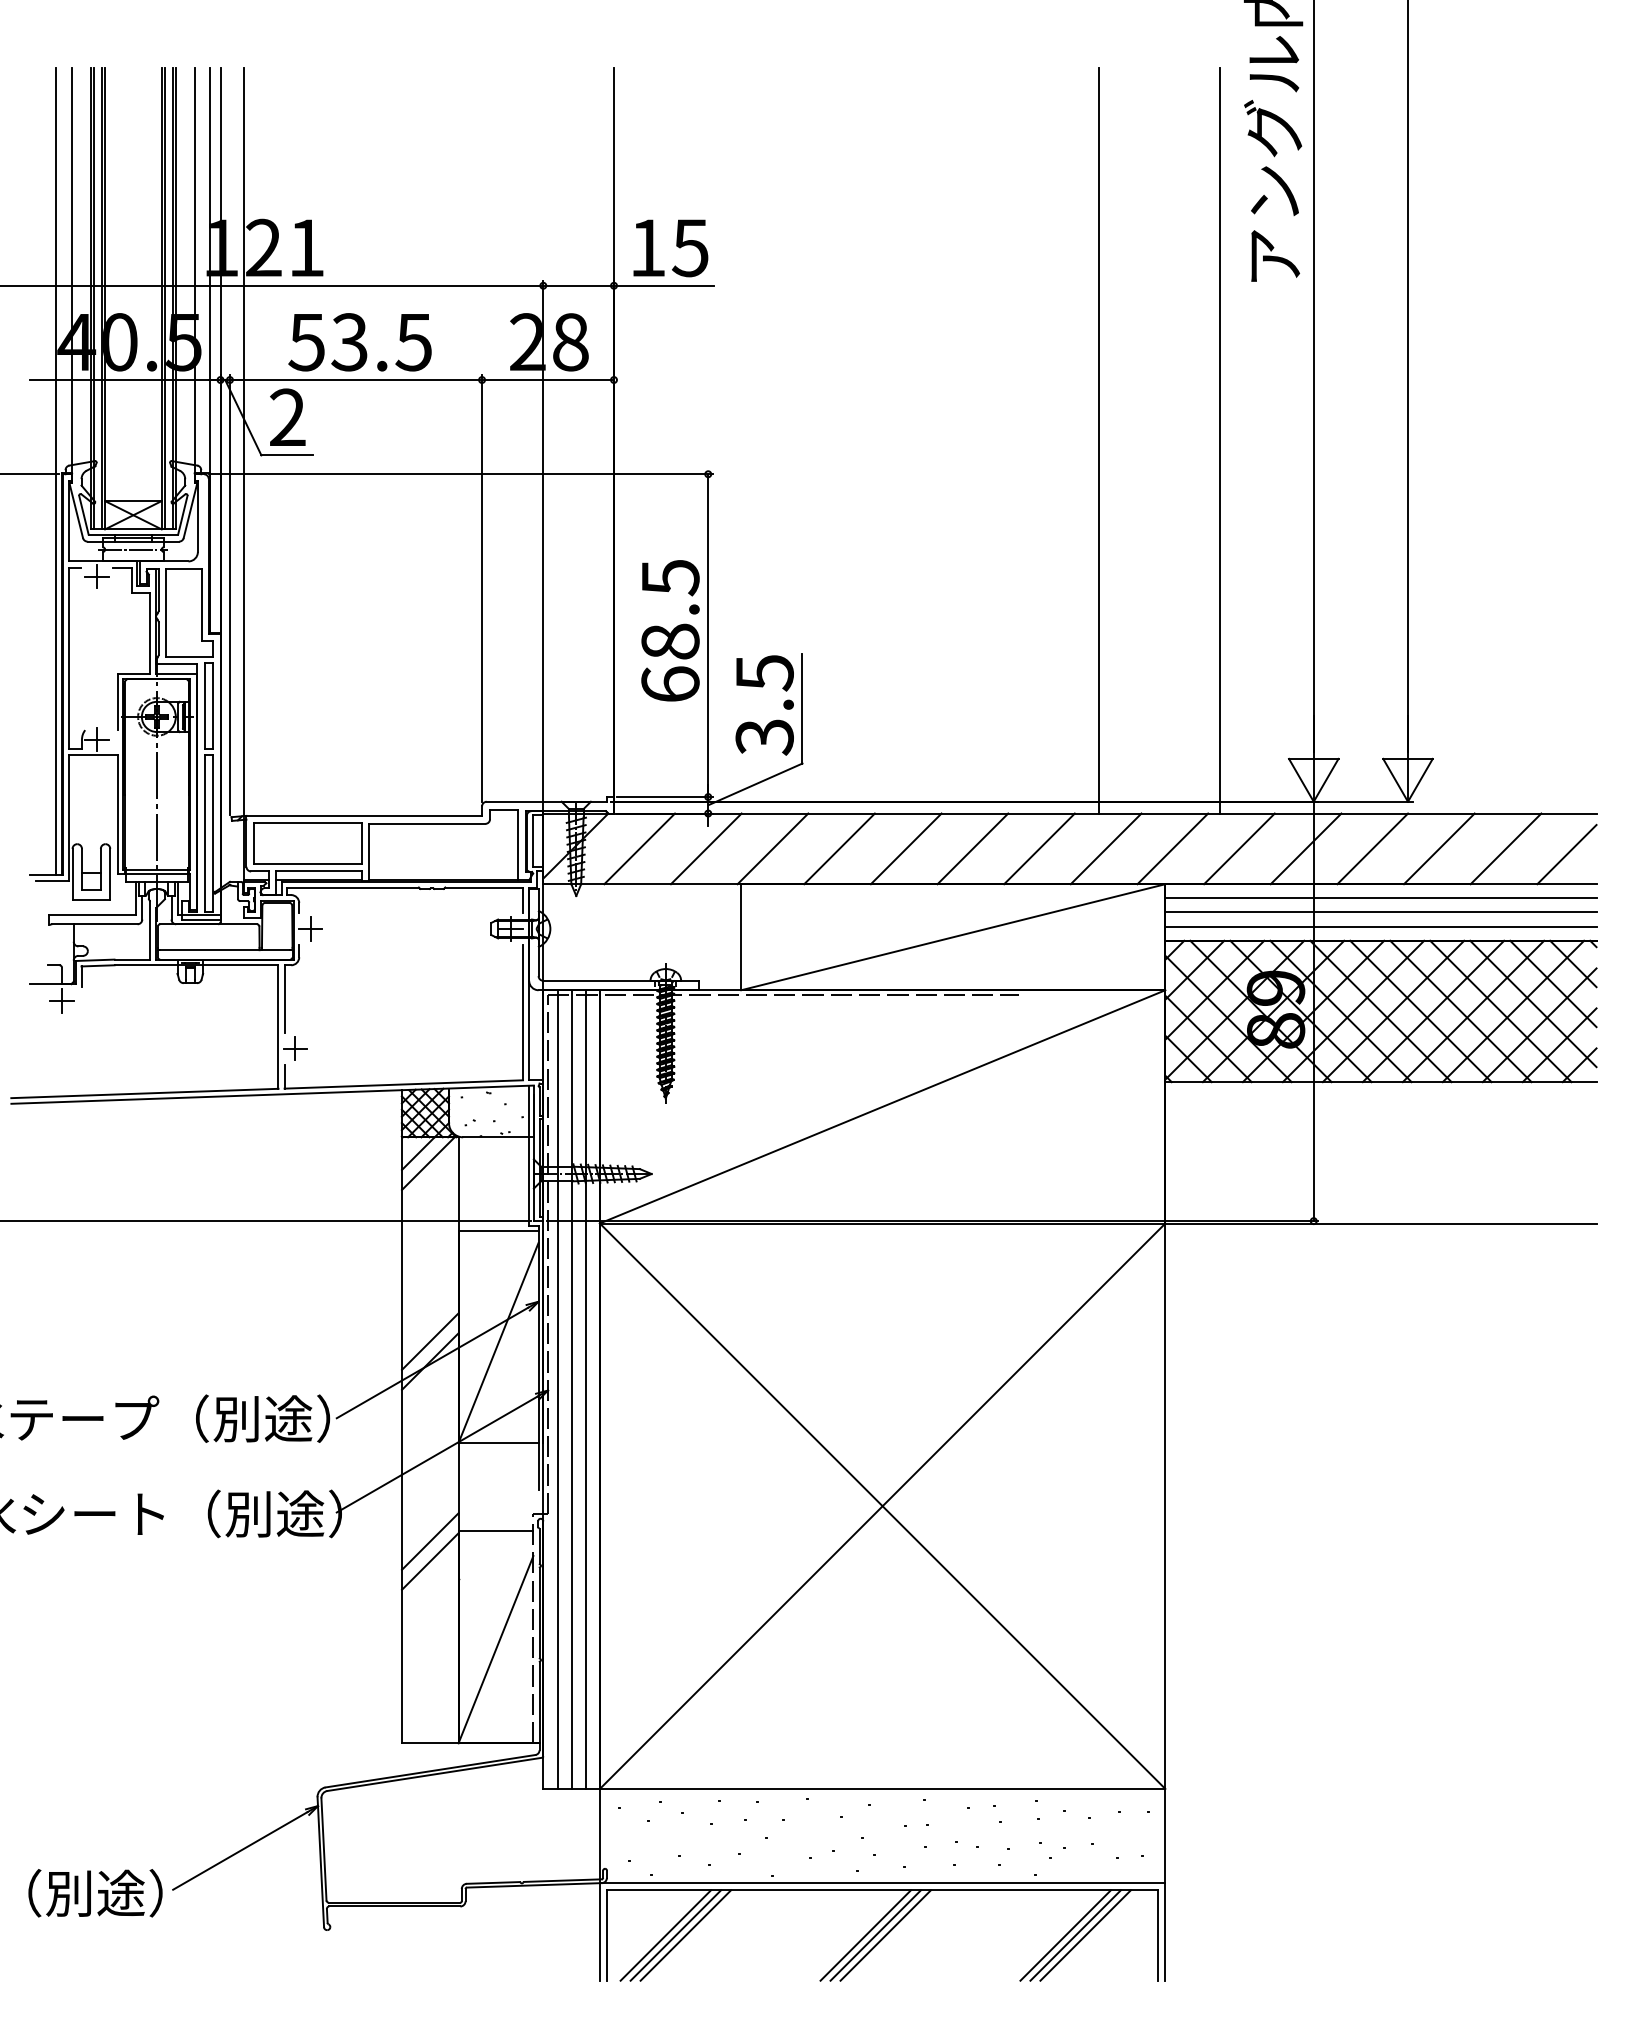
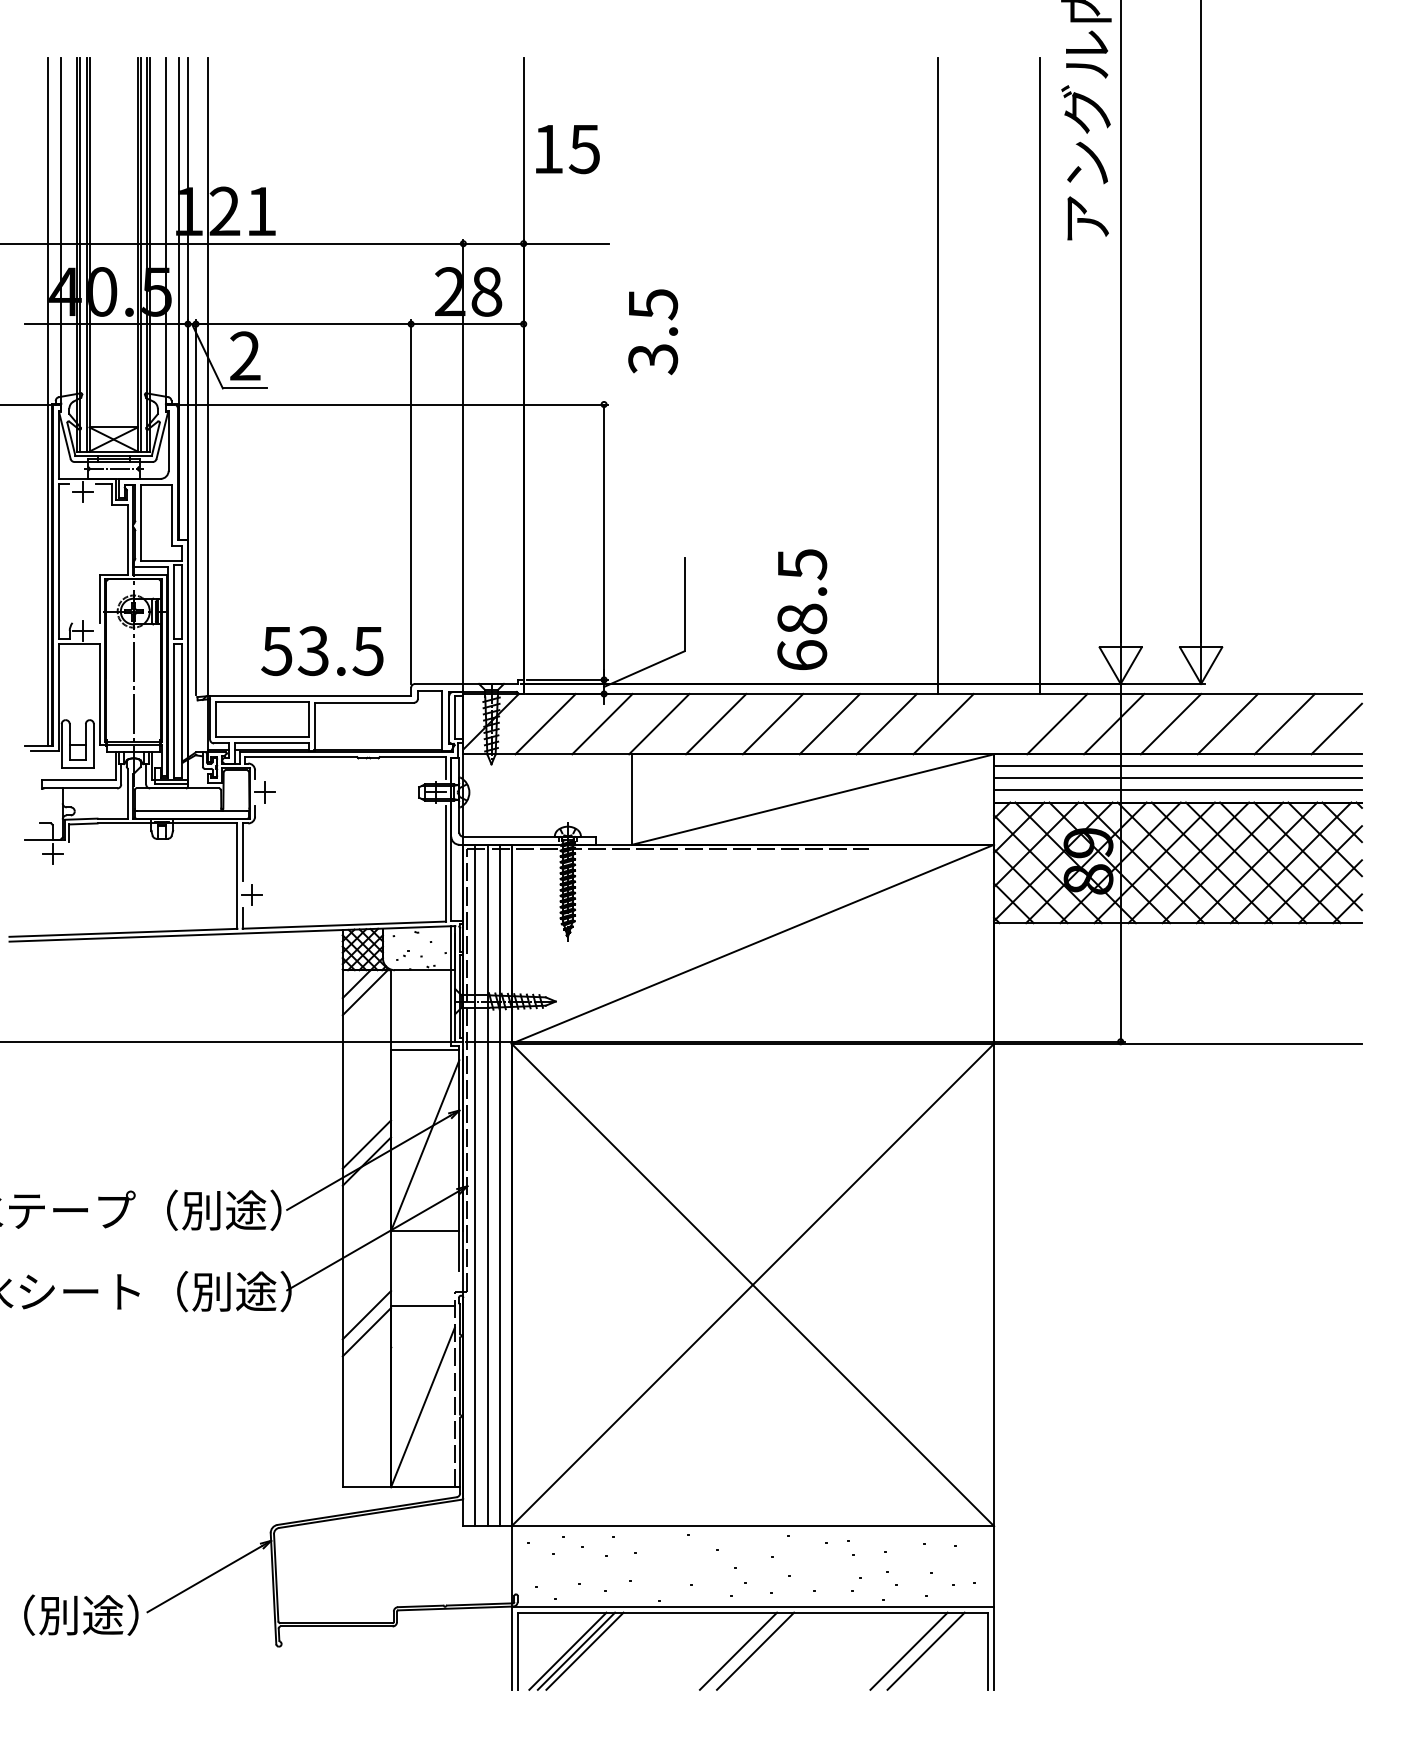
text: (670, 248) -> (567, 149), moved
text: (359, 342) -> (321, 651), moved
text: (670, 630) -> (802, 609), moved
text: (764, 705) -> (652, 332), moved
line: (1172, 848) -> (1000, 723), removed
line: (875, 1935) -> (746, 1651), removed
line: (1075, 1935) -> (917, 1651), removed

